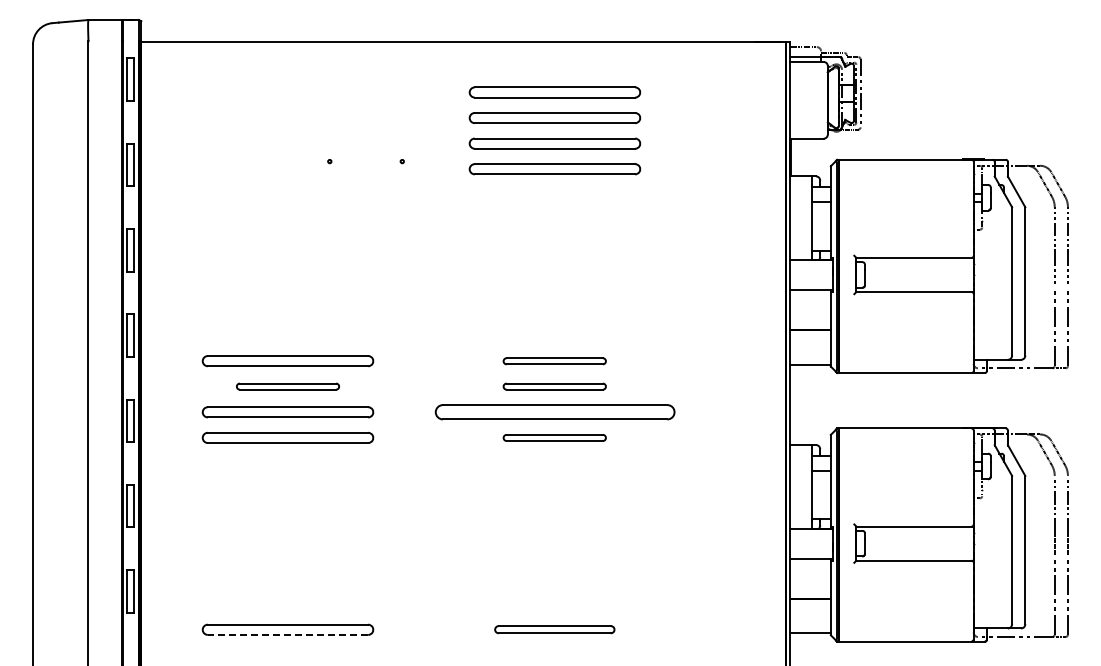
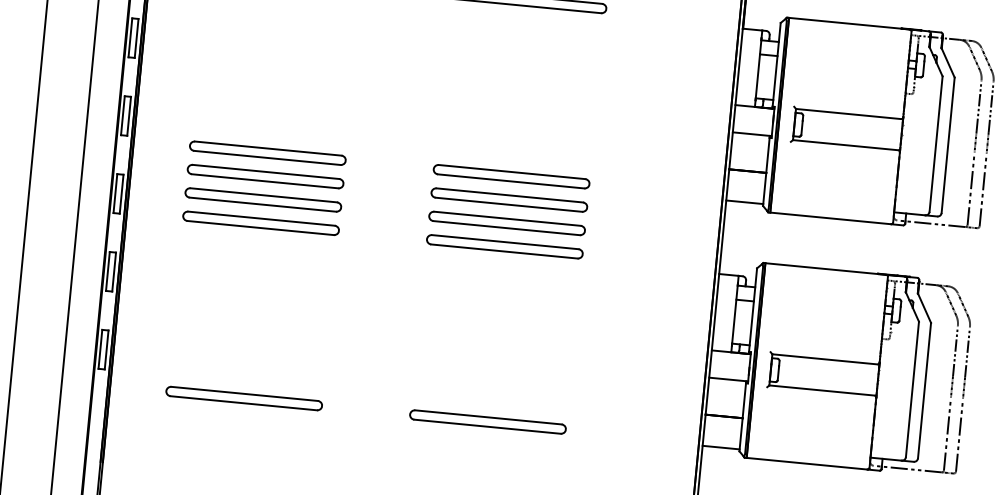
part: (554, 361) -> (511, 177), size x1.67
part: (287, 386) -> (265, 176), size x1.67
part: (554, 386) -> (508, 199), size x1.67
part: (554, 412) -> (506, 223), size x0.71
part: (554, 437) -> (504, 246), size x1.67
part: (554, 629) -> (487, 421), size x1.43
line: (287, 634) -> (243, 402), dashed -> solid

